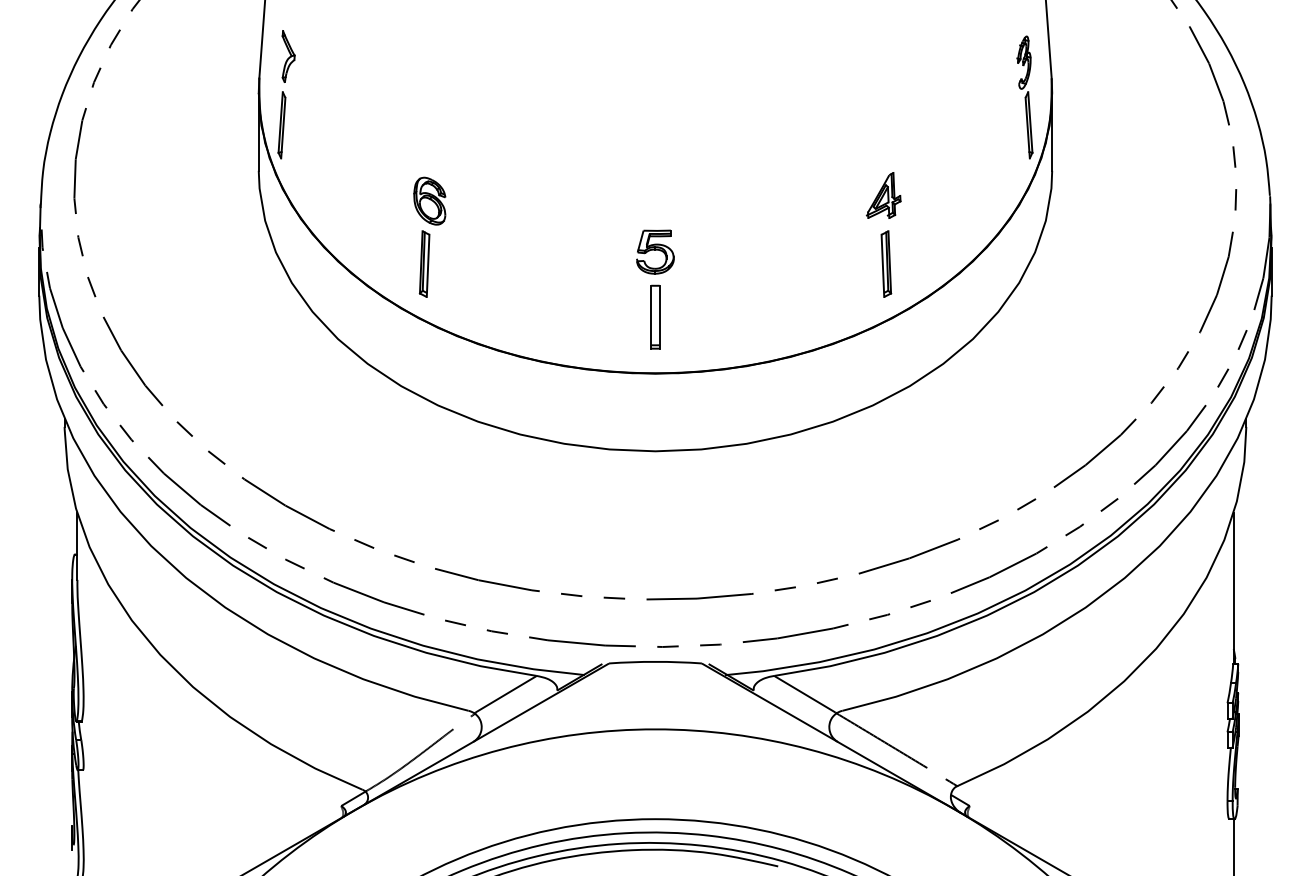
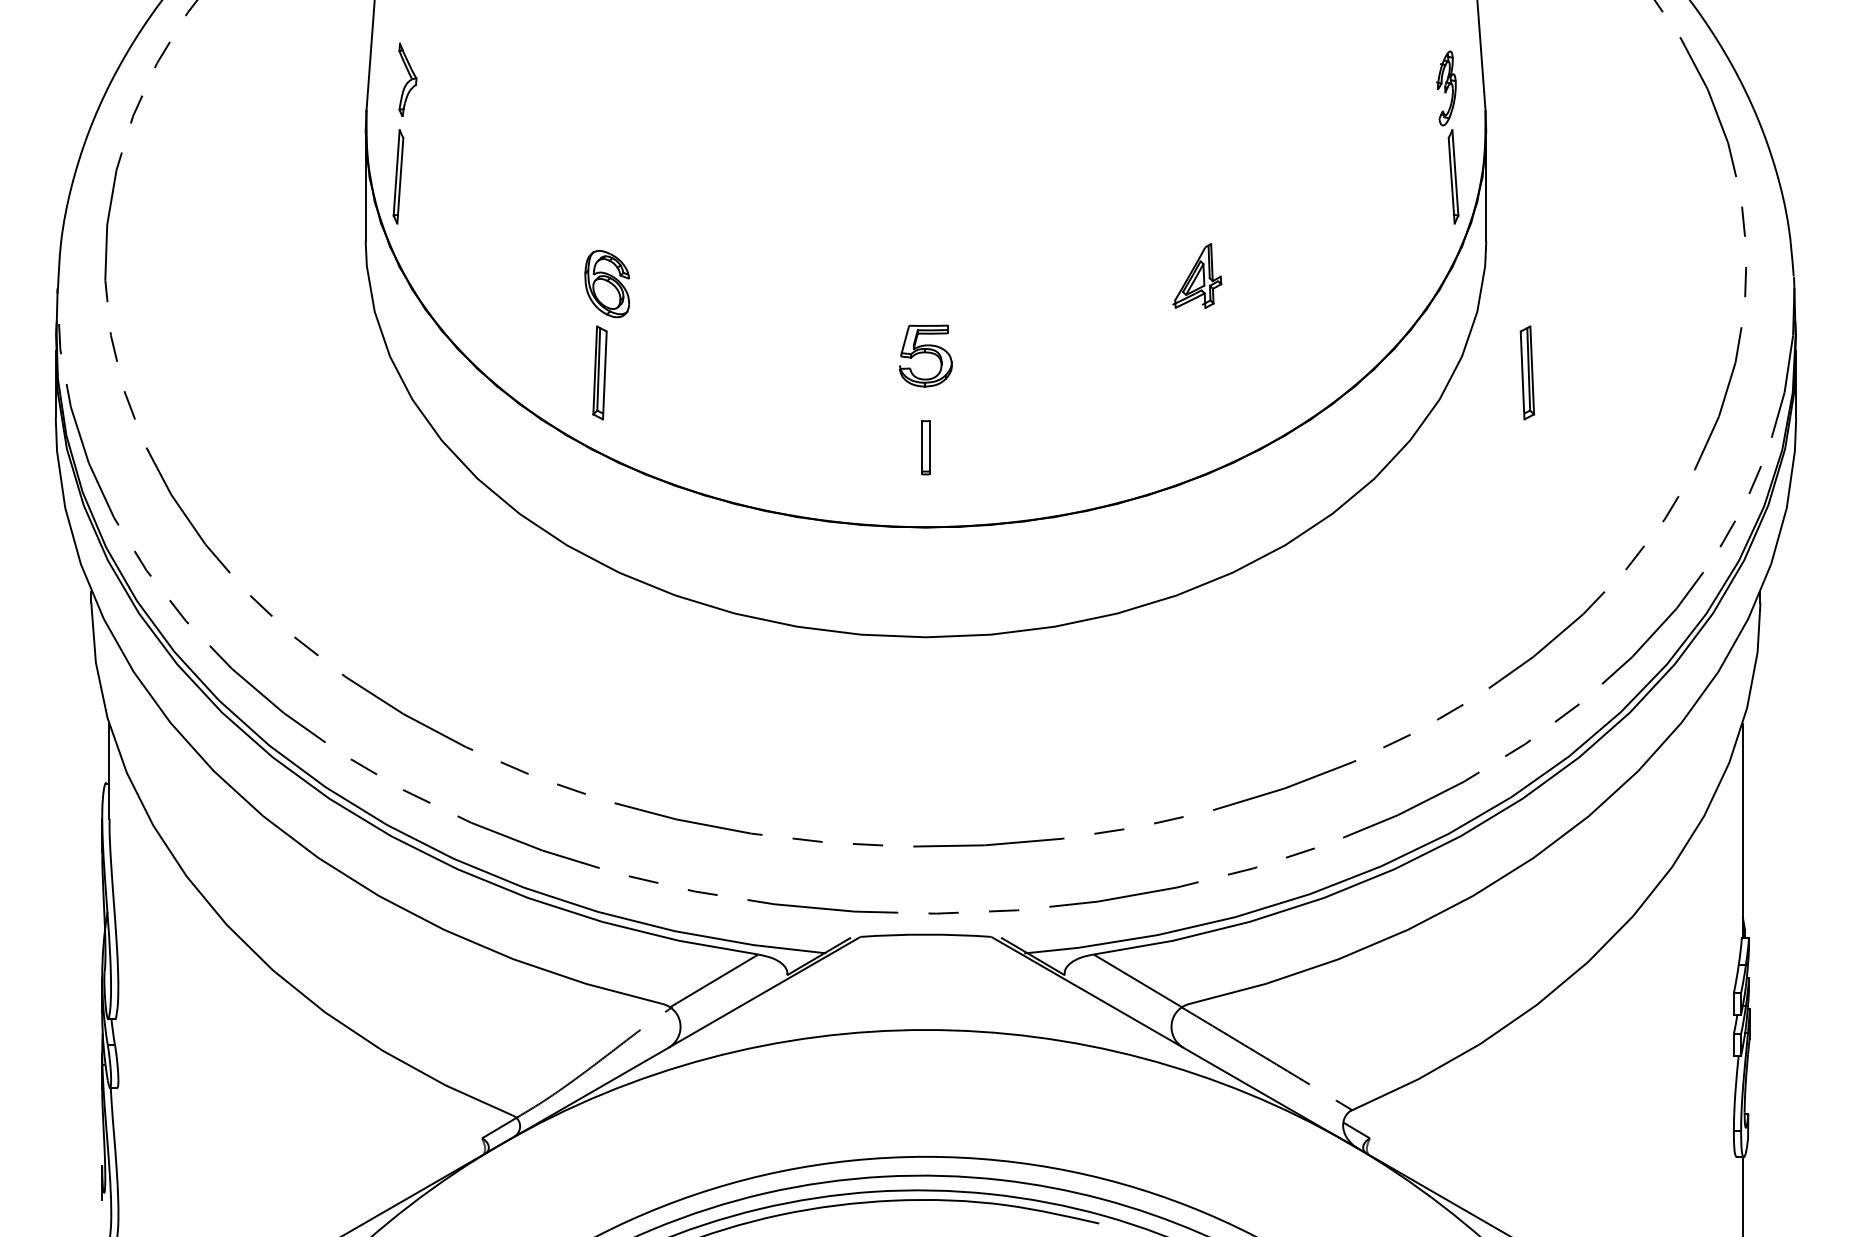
part: (883, 195) -> (1197, 276), moved
part: (886, 263) -> (1527, 372), moved
part: (655, 316) -> (926, 446), size x0.6

